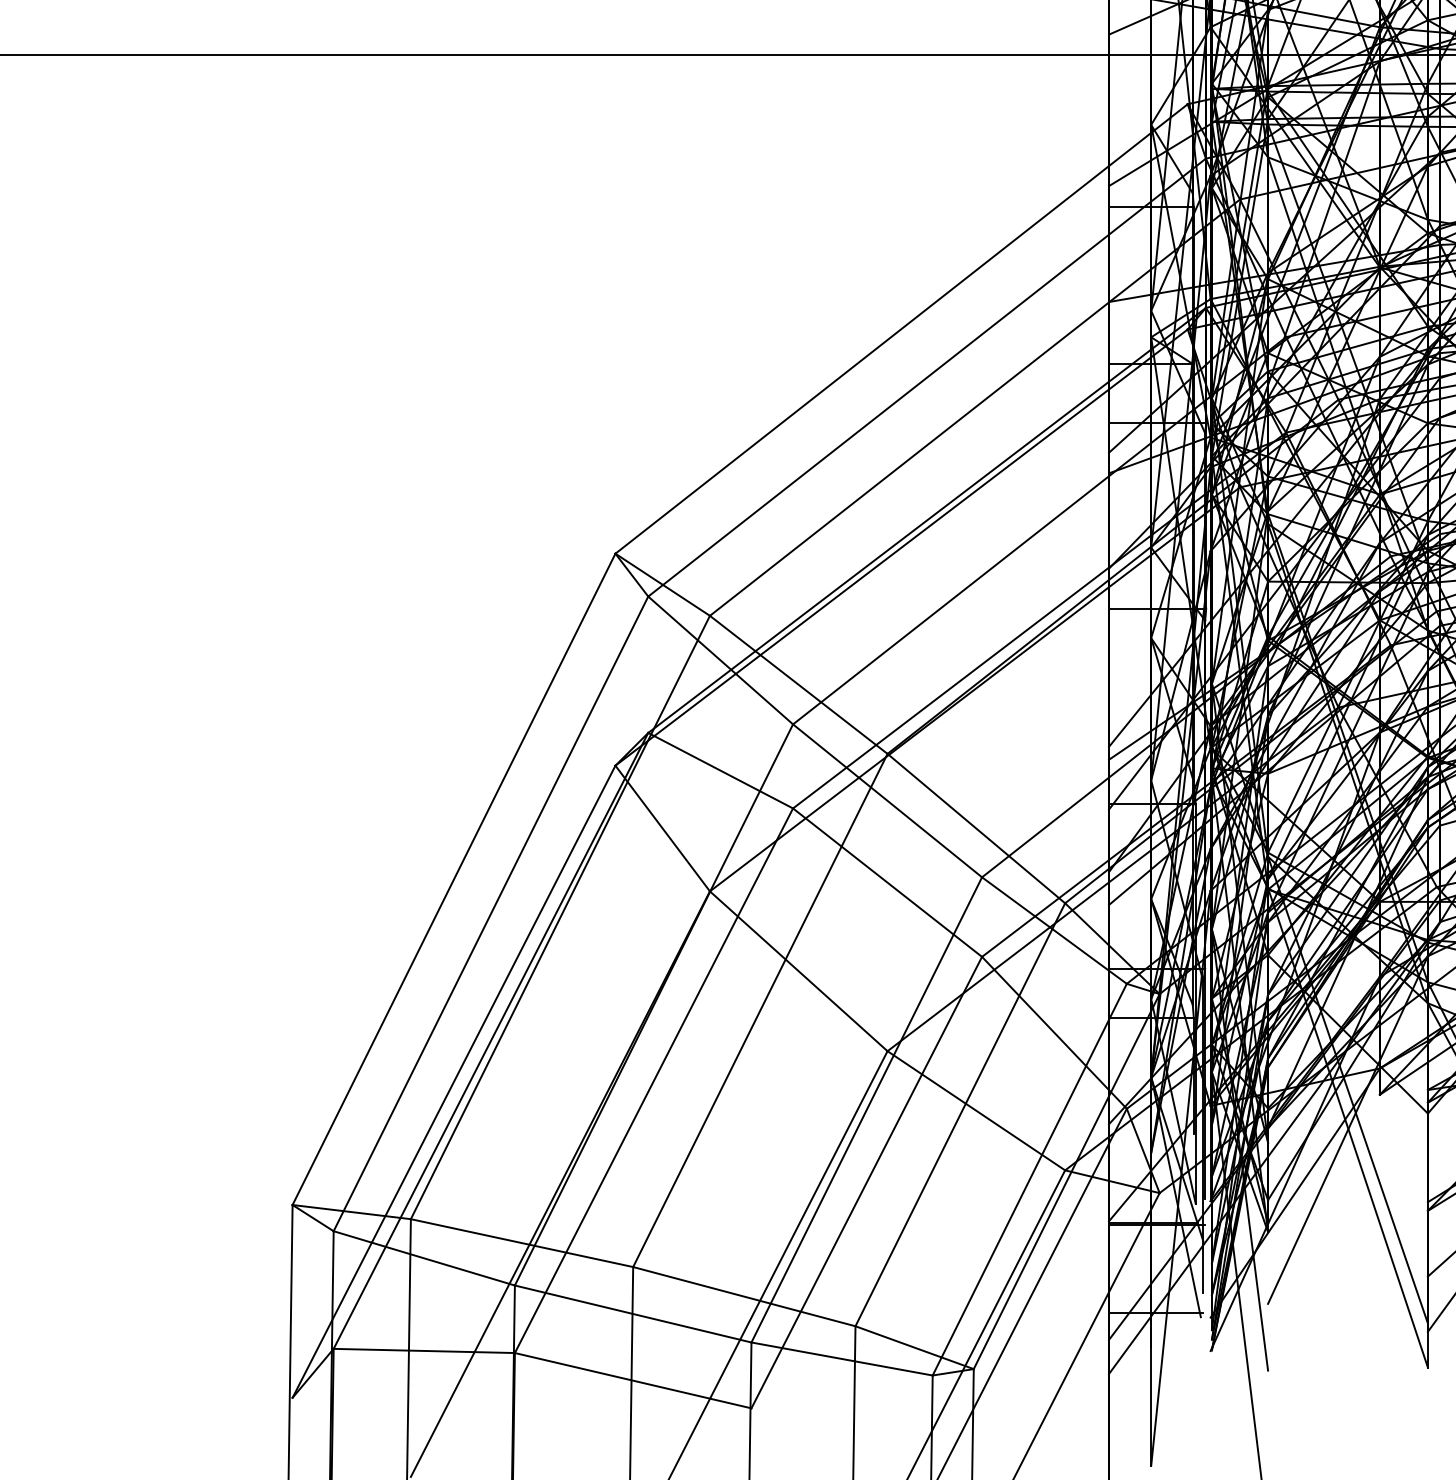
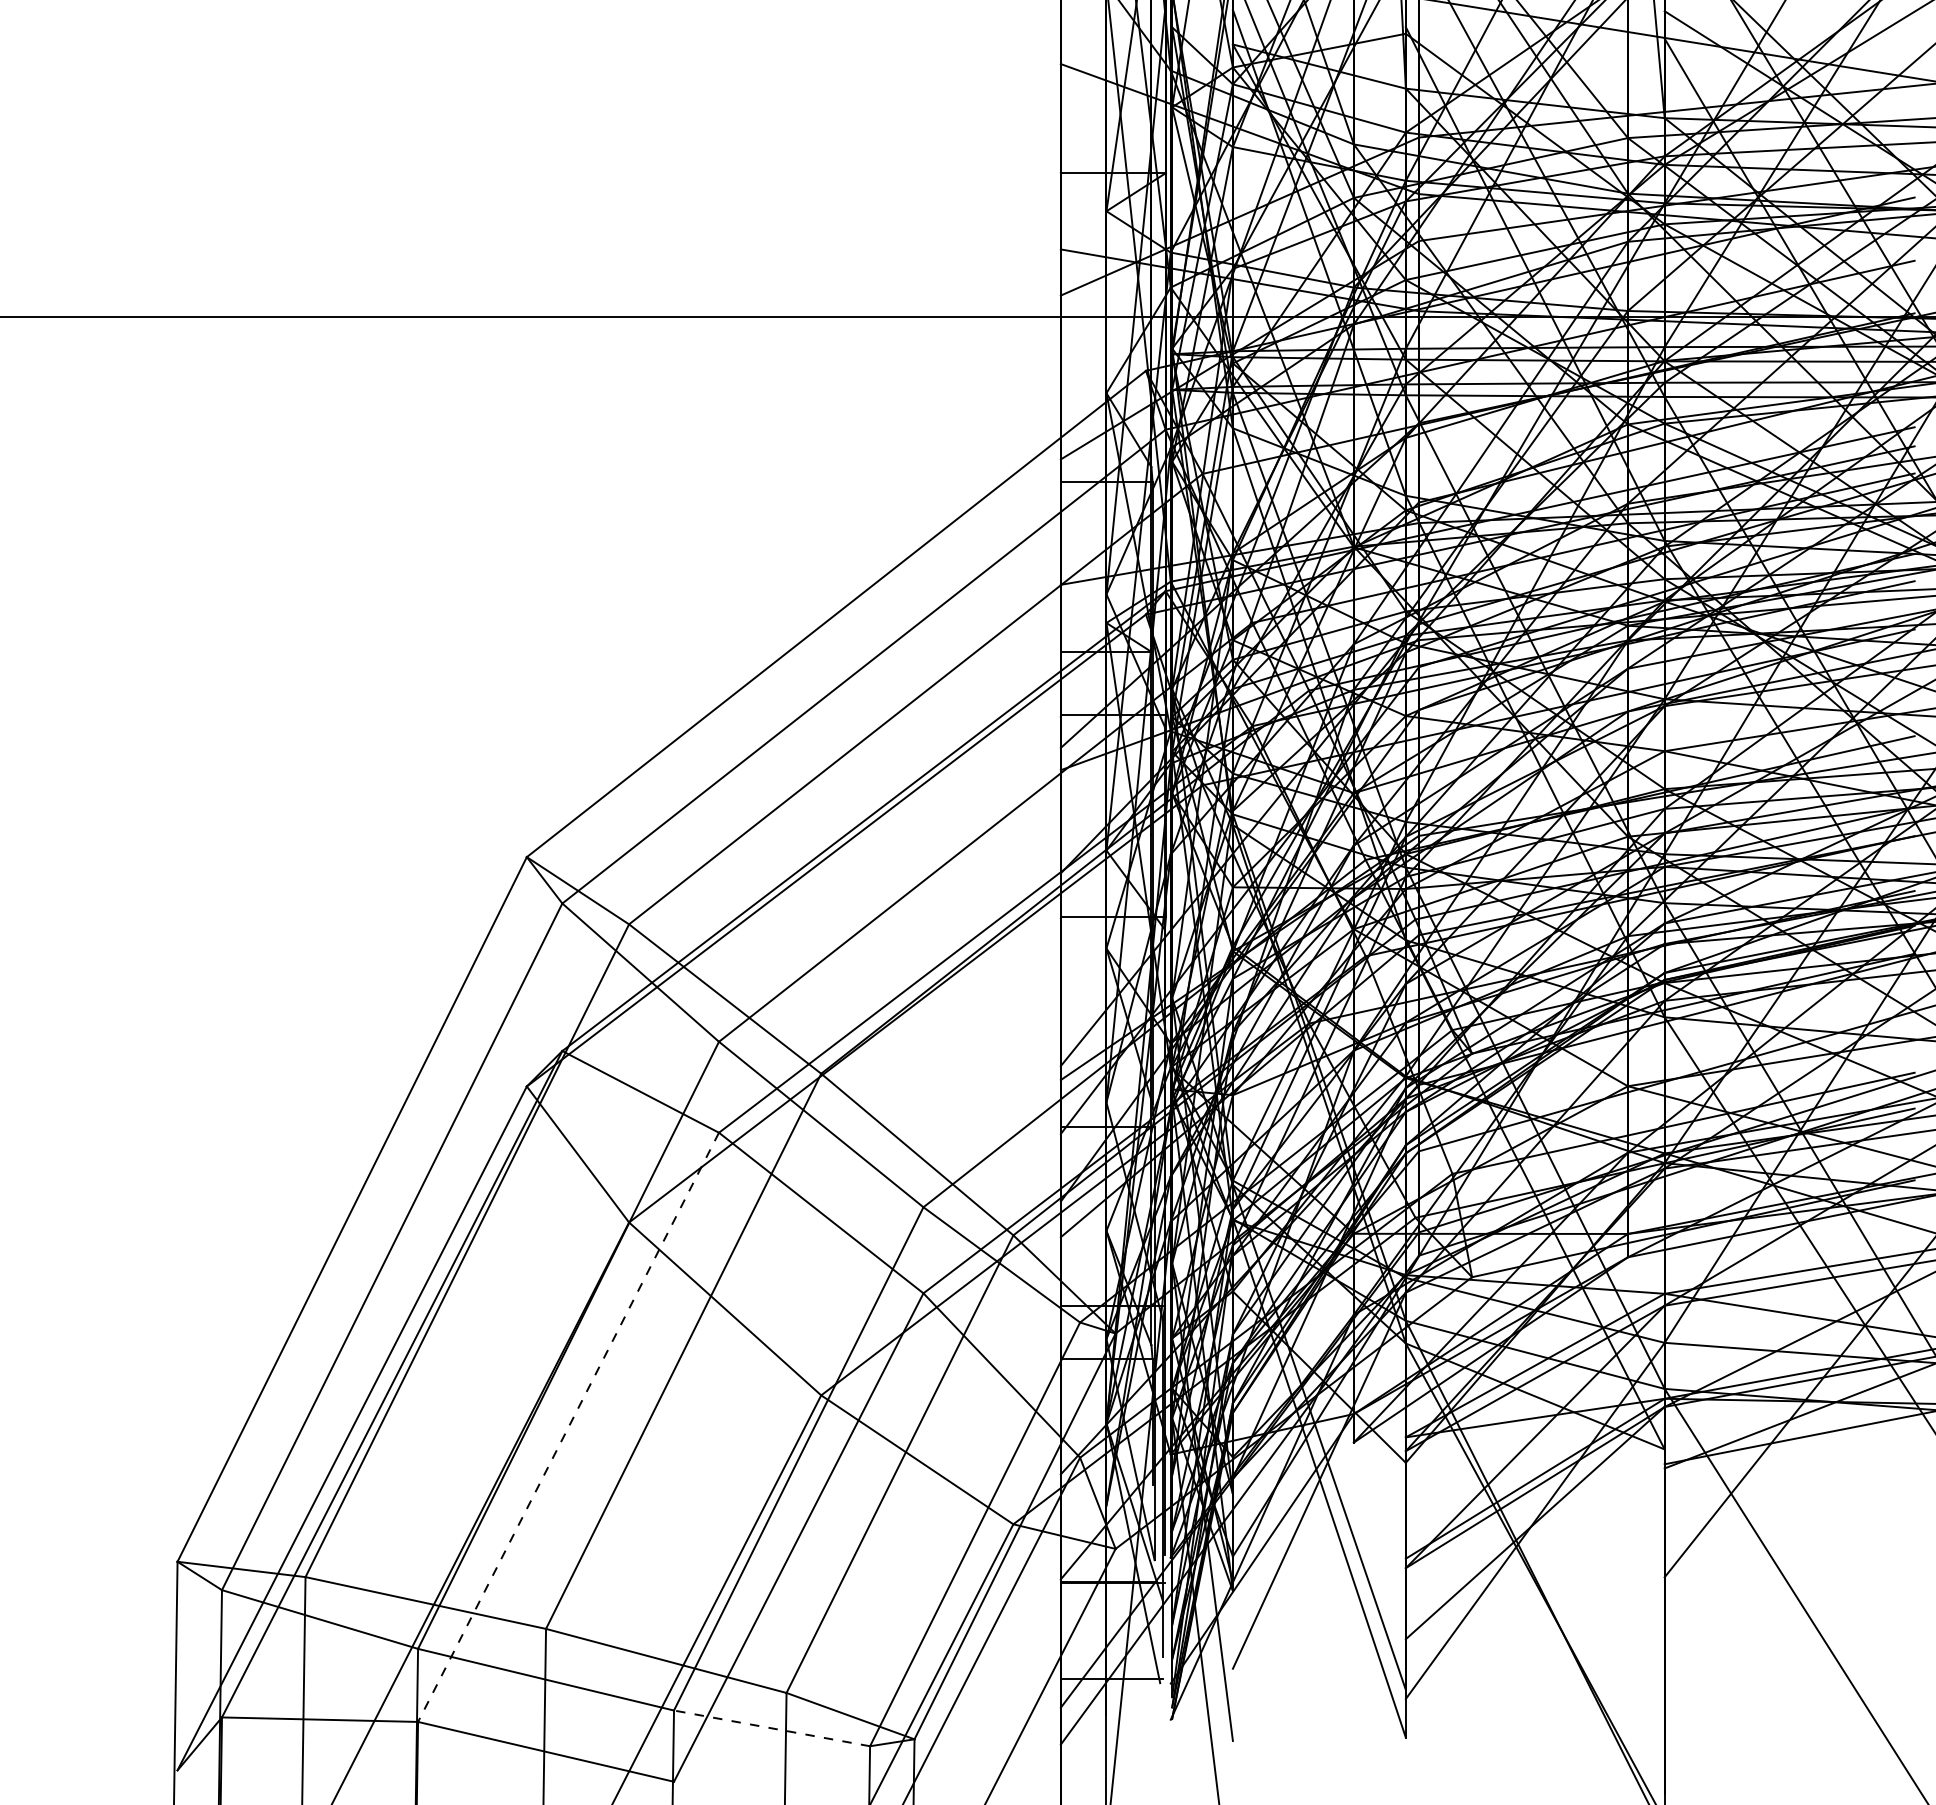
line: (653, 1080) -> (568, 1427), solid -> dashed
line: (842, 1359) -> (772, 1728), solid -> dashed

